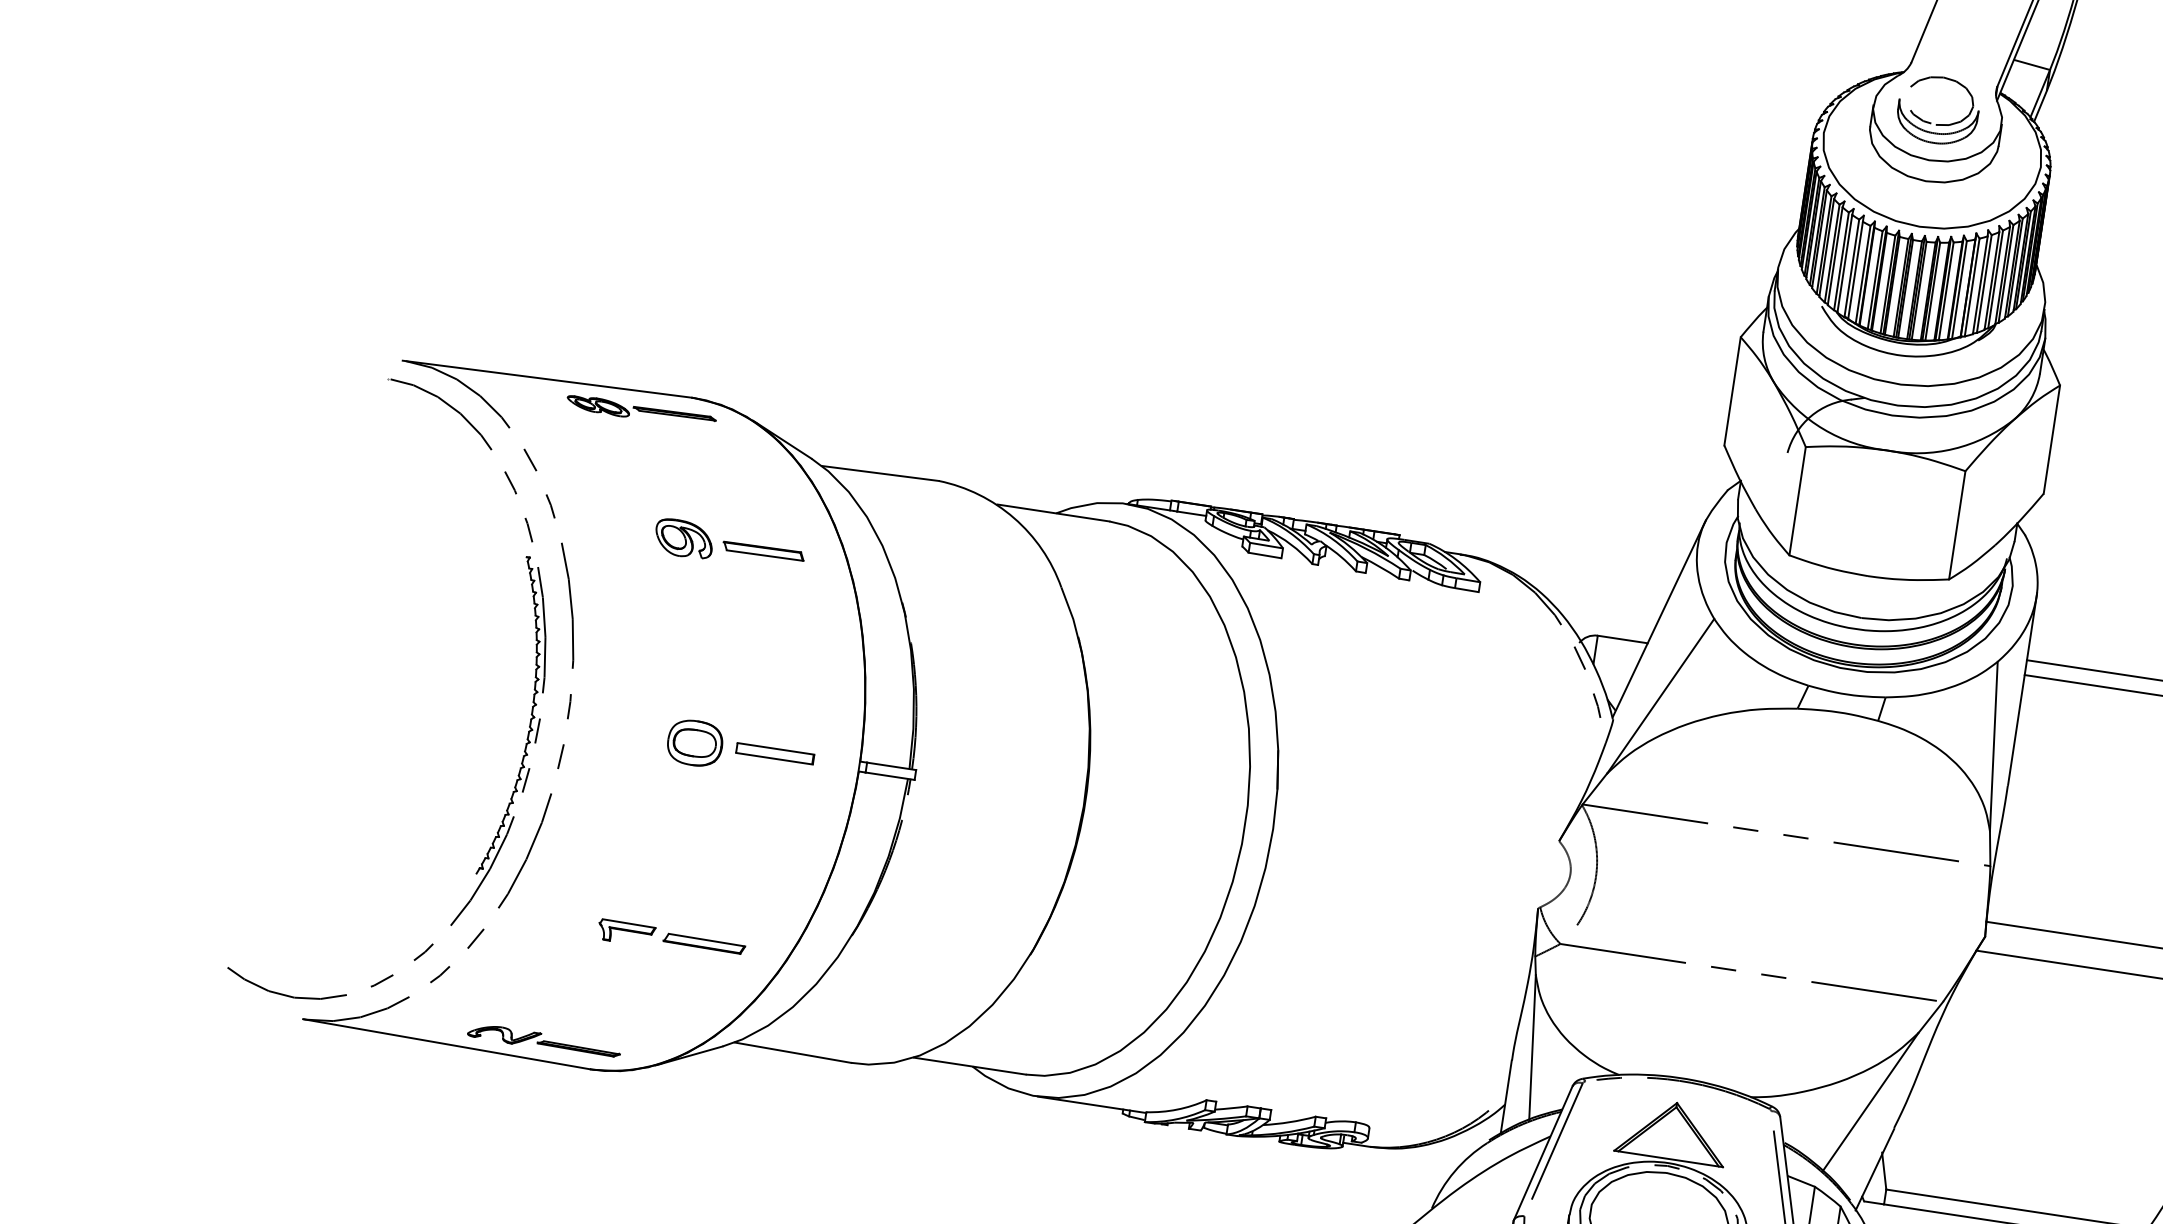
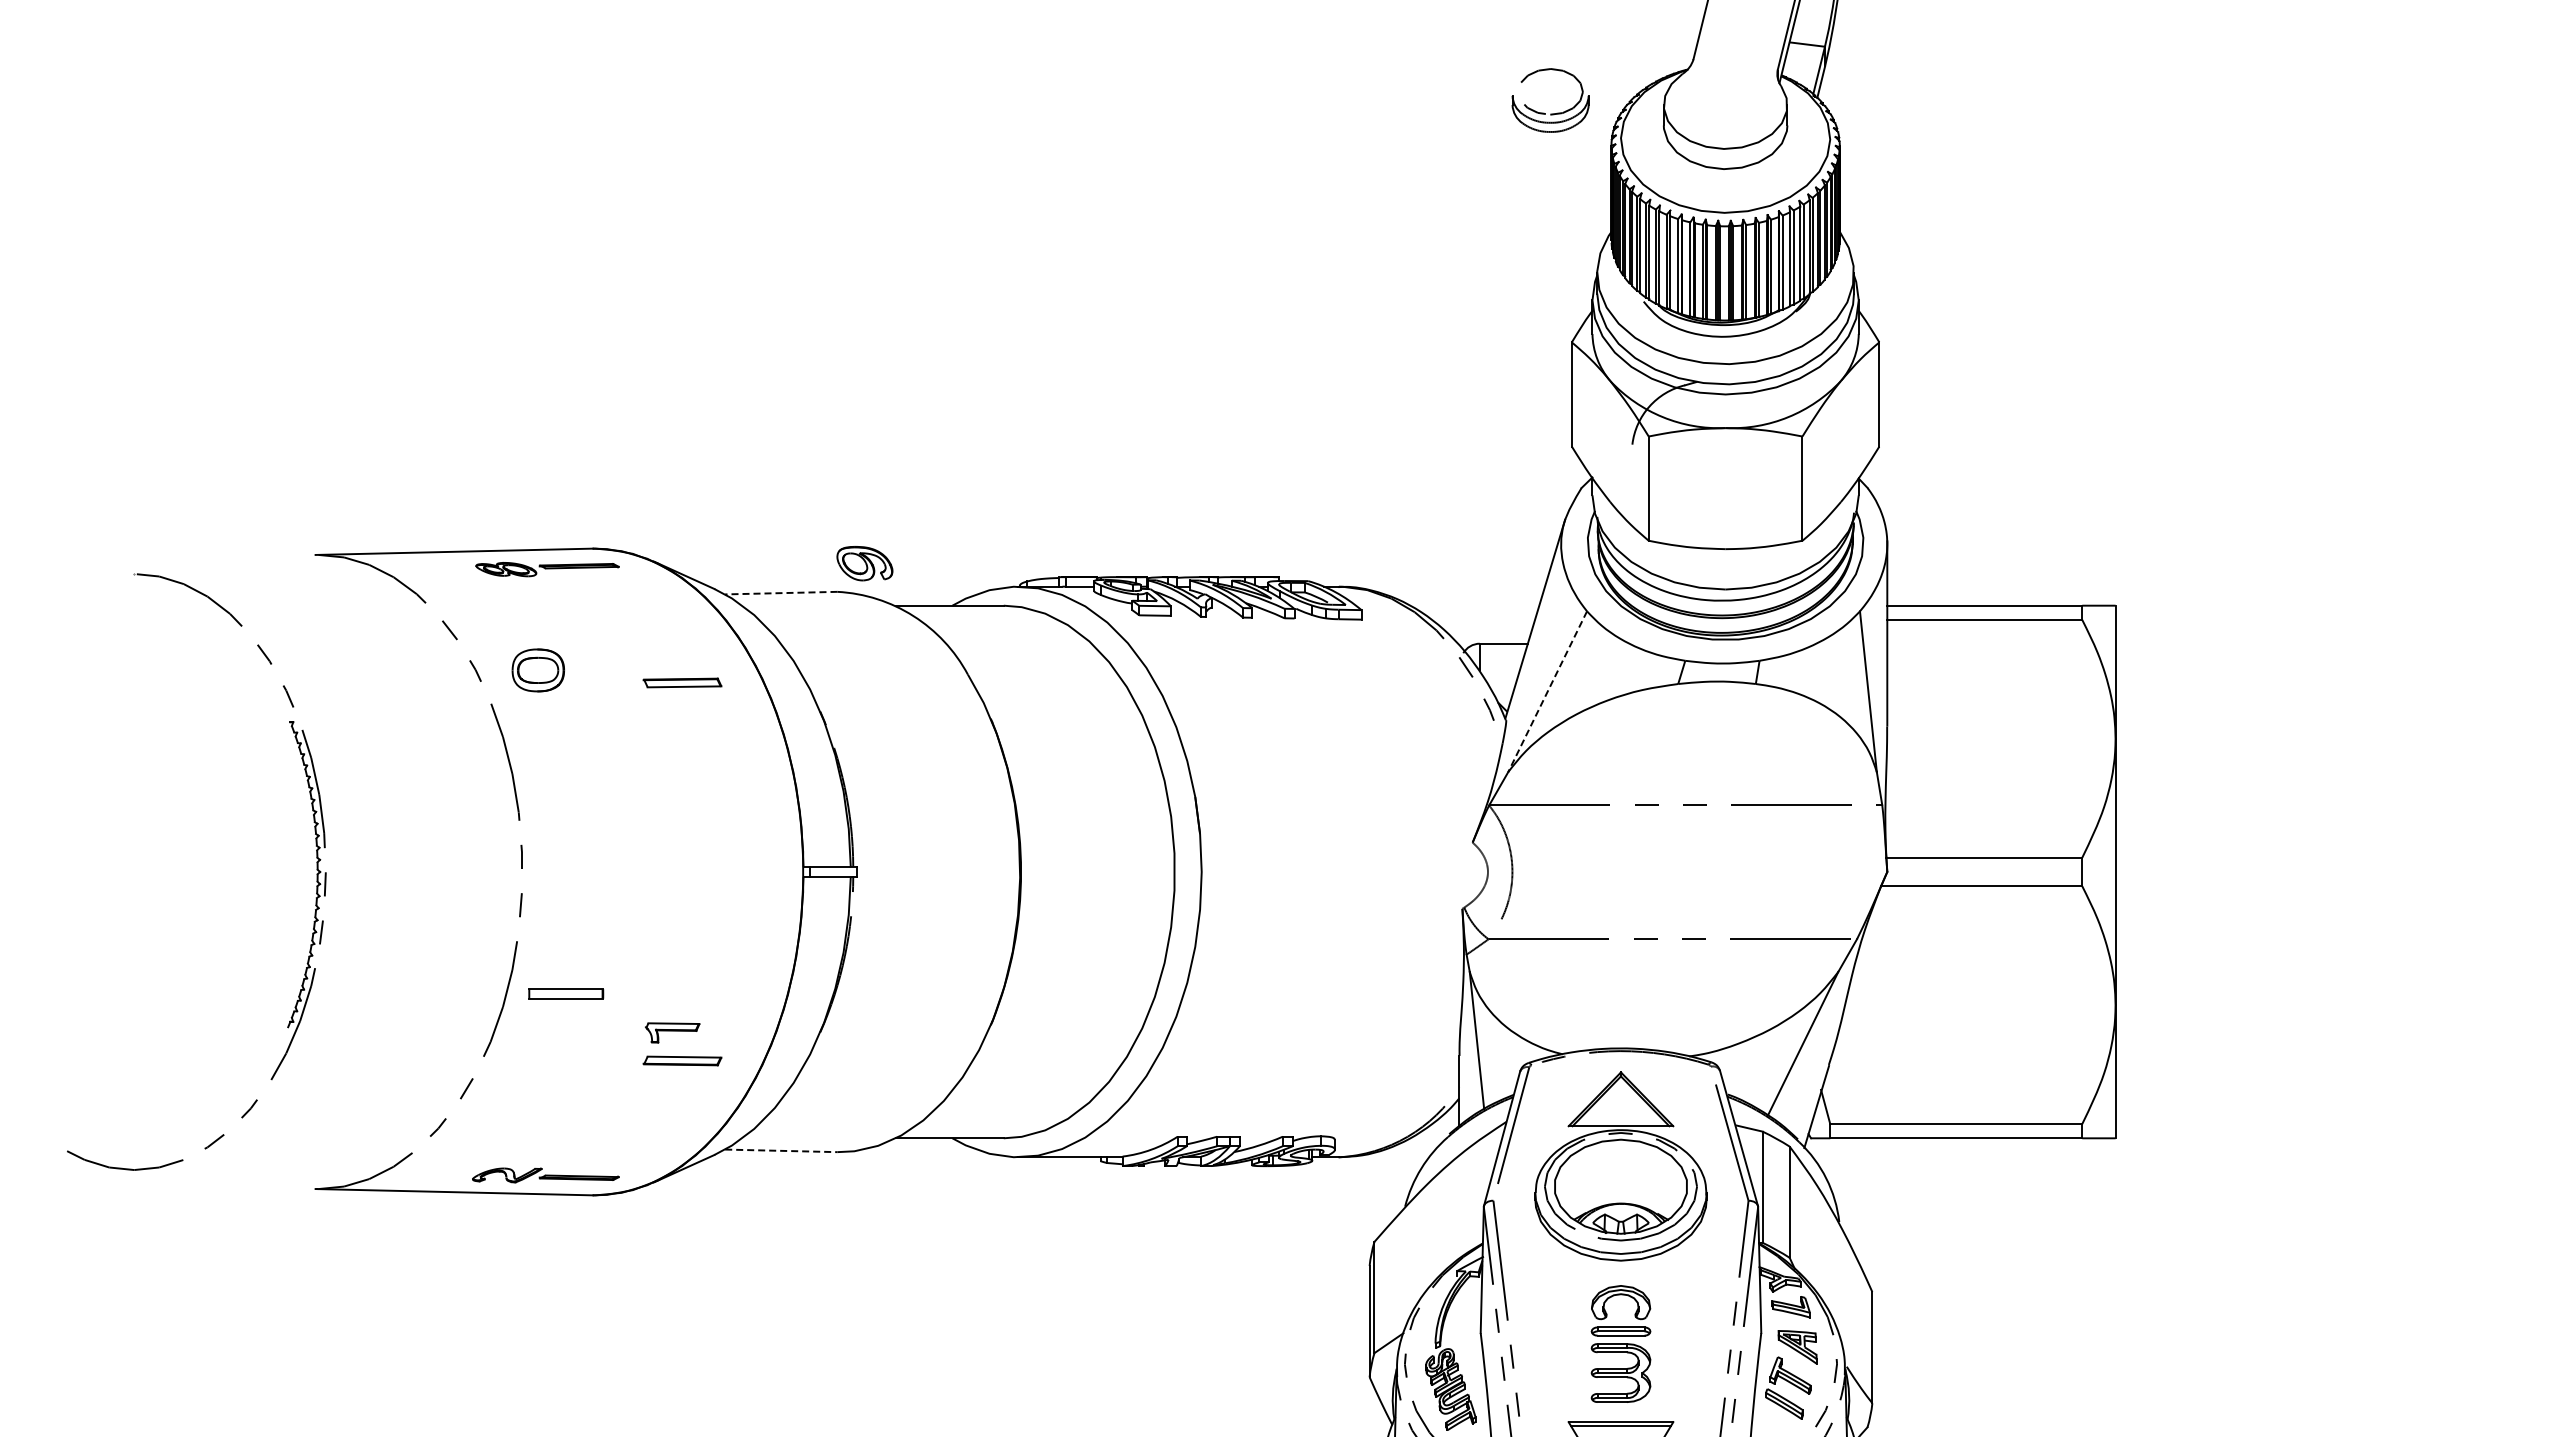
part: (1936, 123) -> (1550, 113), moved
line: (879, 473) -> (780, 593), solid -> dashed
part: (683, 538) -> (864, 563), moved
line: (1660, 695) -> (1547, 691), solid -> dashed
part: (530, 715) -> (316, 870), moved
part: (694, 743) -> (537, 670), moved
part: (775, 753) -> (566, 993), moved
part: (626, 932) -> (672, 1032), moved
line: (793, 1052) -> (781, 1150), solid -> dashed

